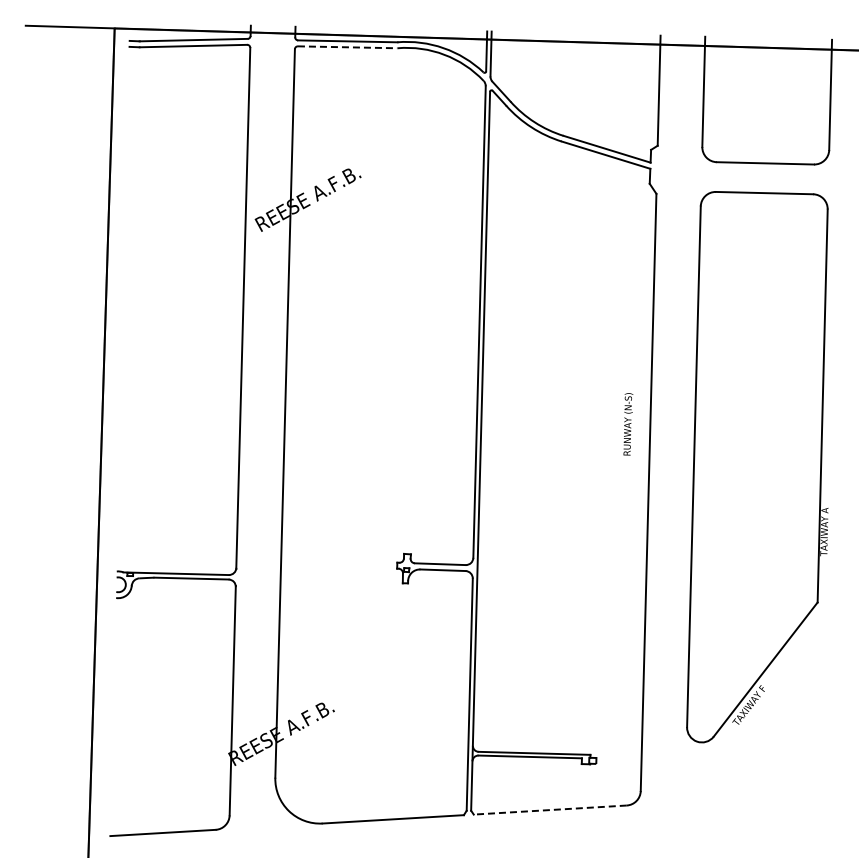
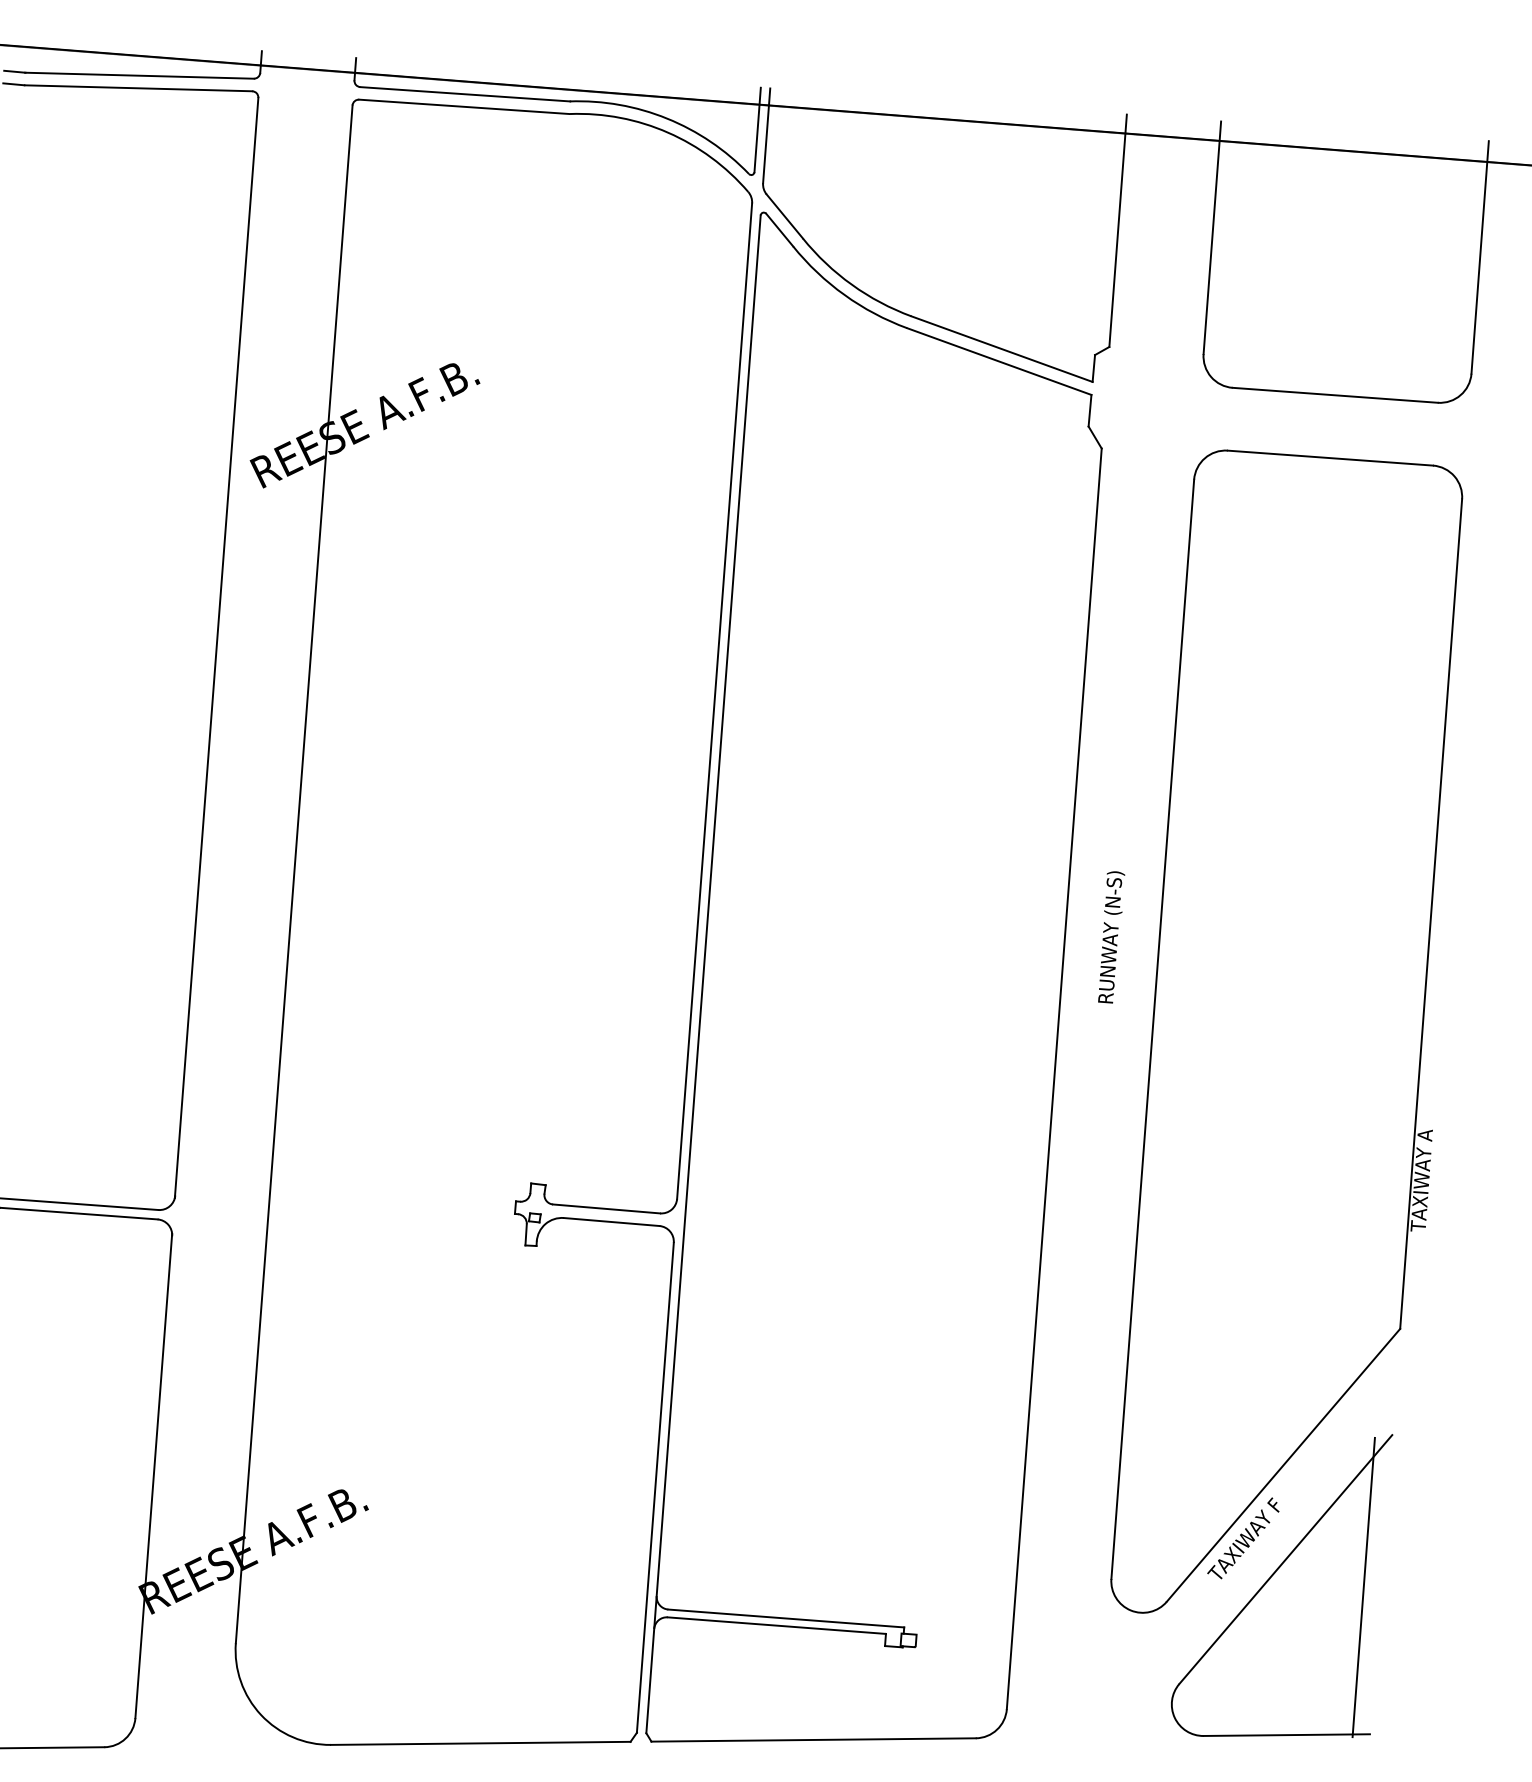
line: (347, 47) -> (463, 107), dashed -> solid
text: (628, 424) -> (1111, 937), moved
part: (767, 725) -> (1281, 1583), added
line: (550, 810) -> (814, 1740), dashed -> solid

